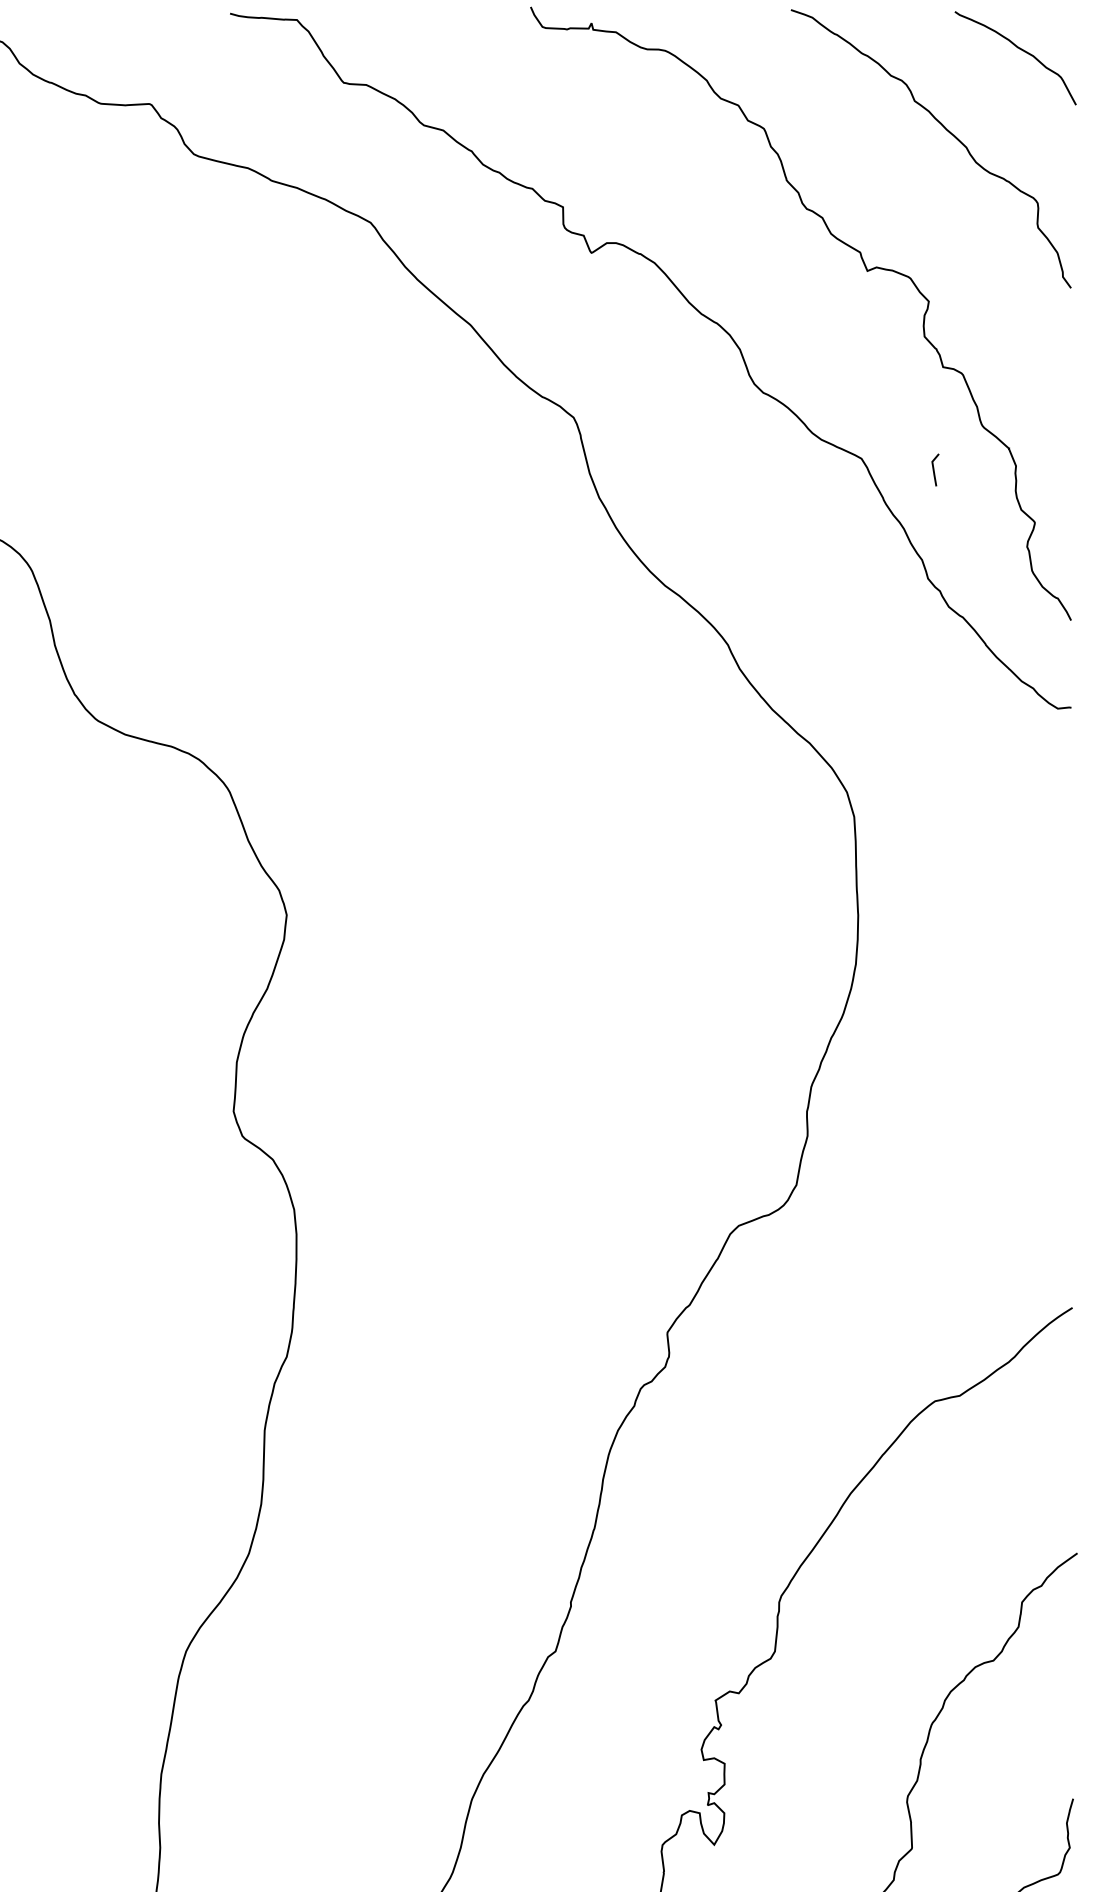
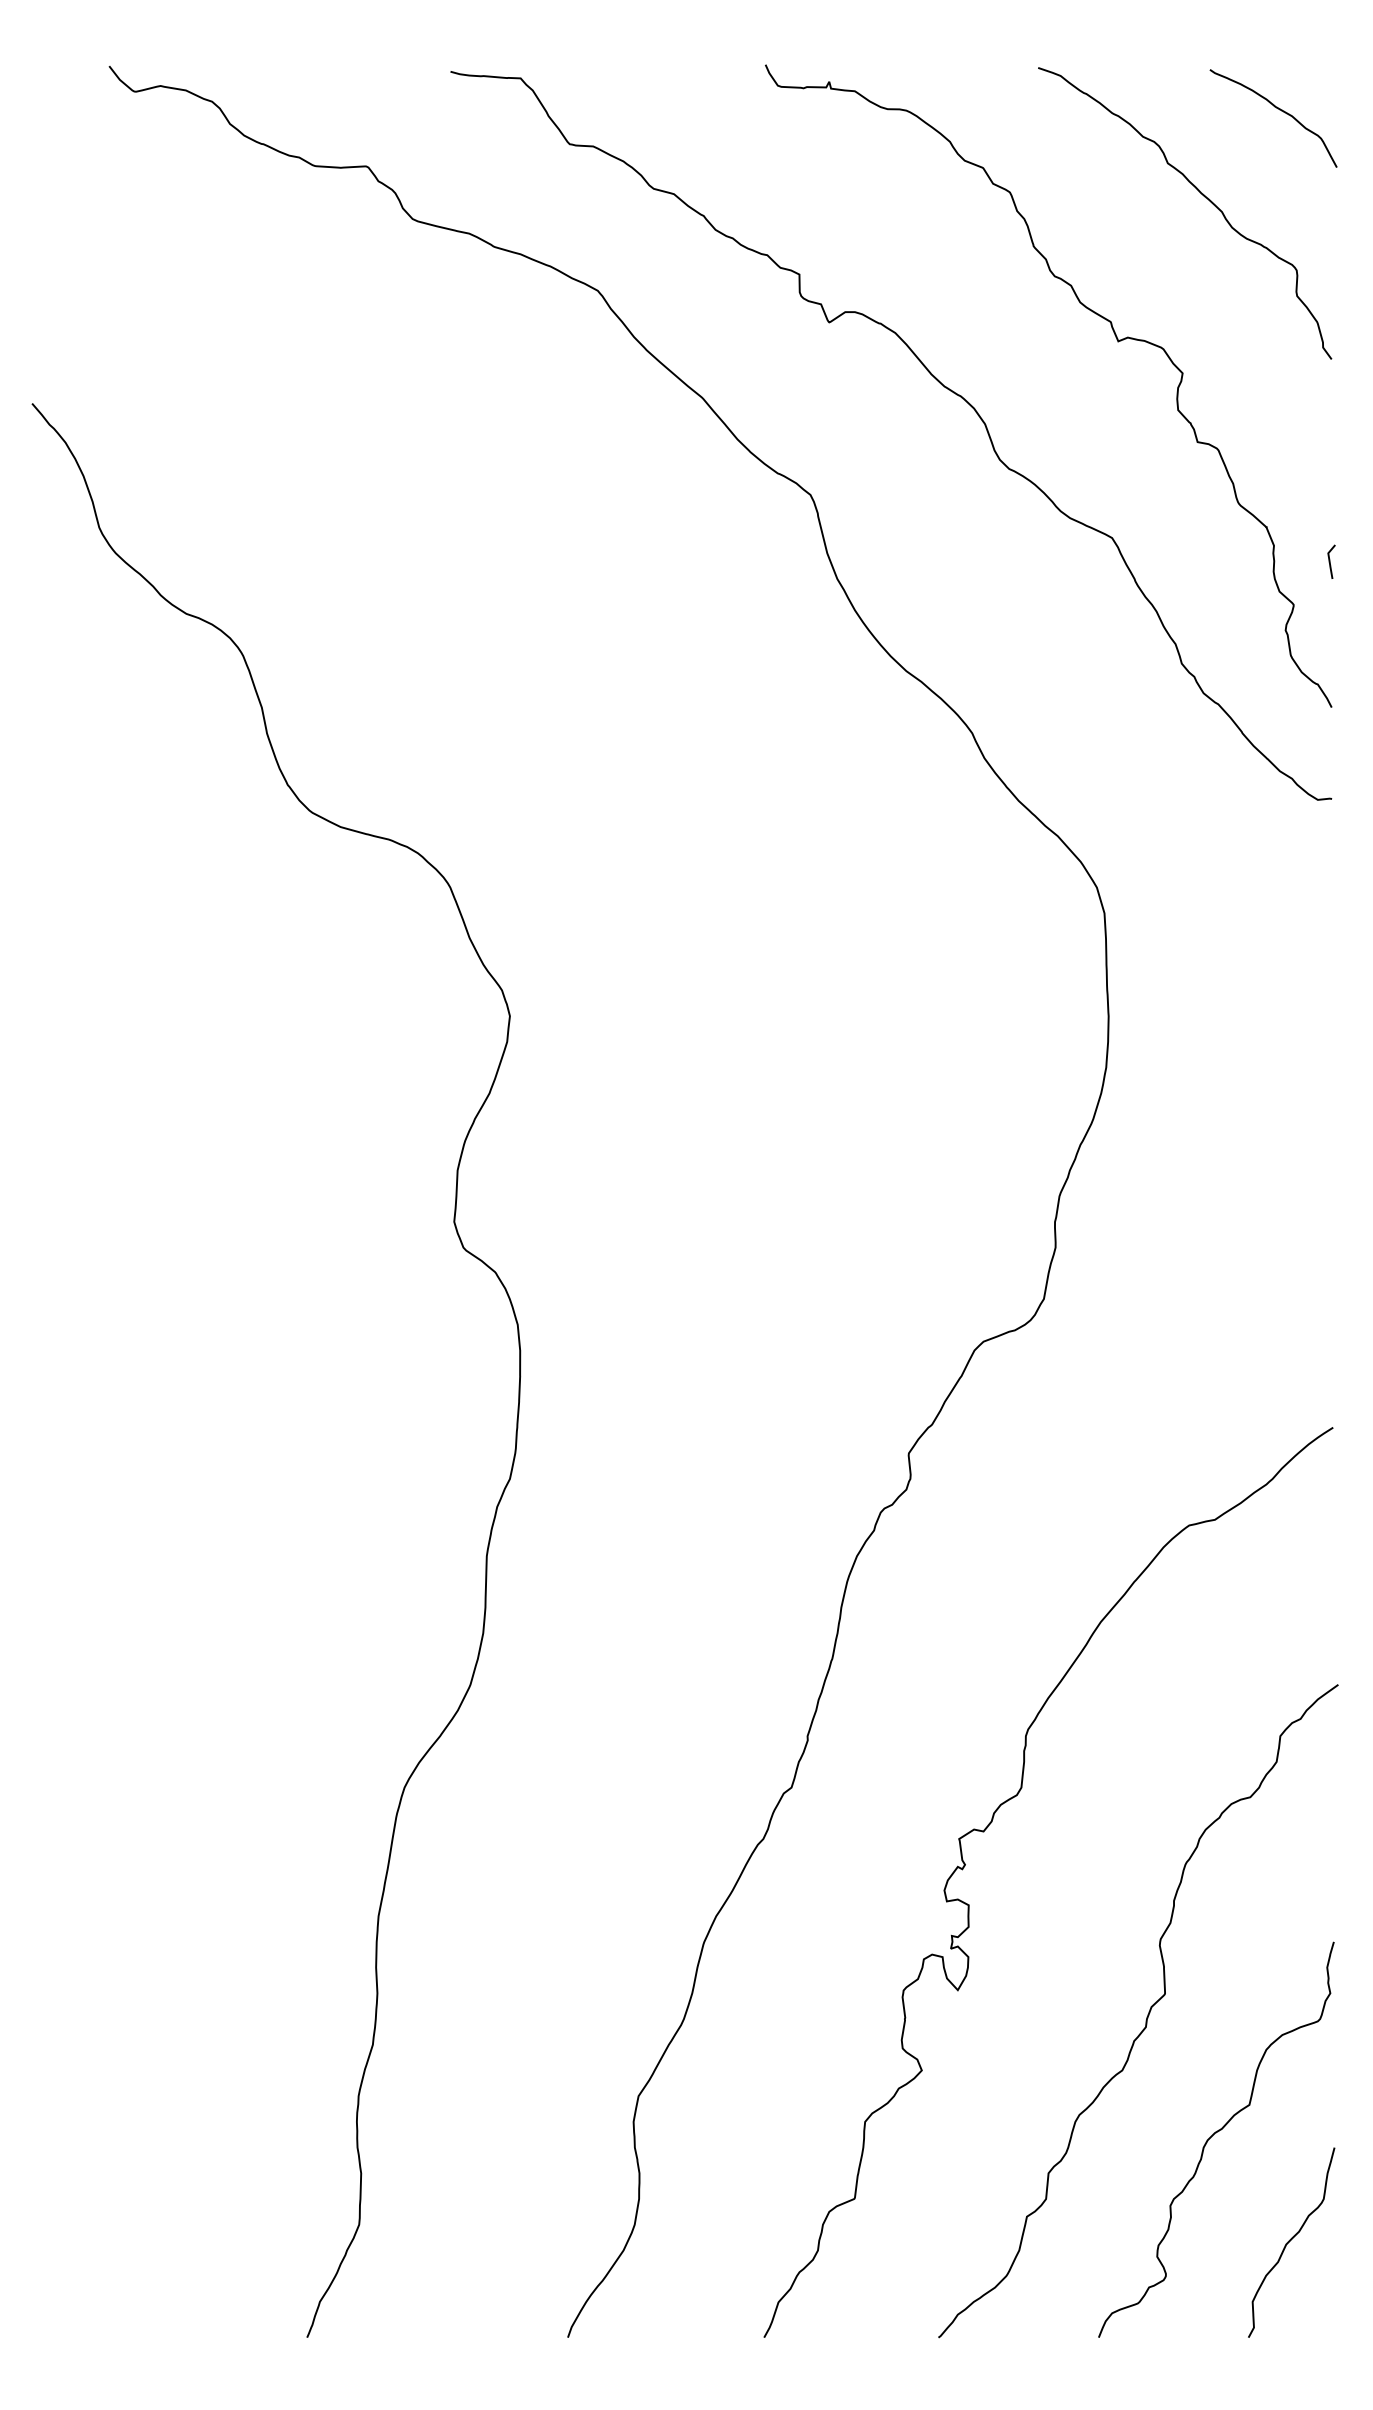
line: (934, 469) -> (1330, 561), moved

